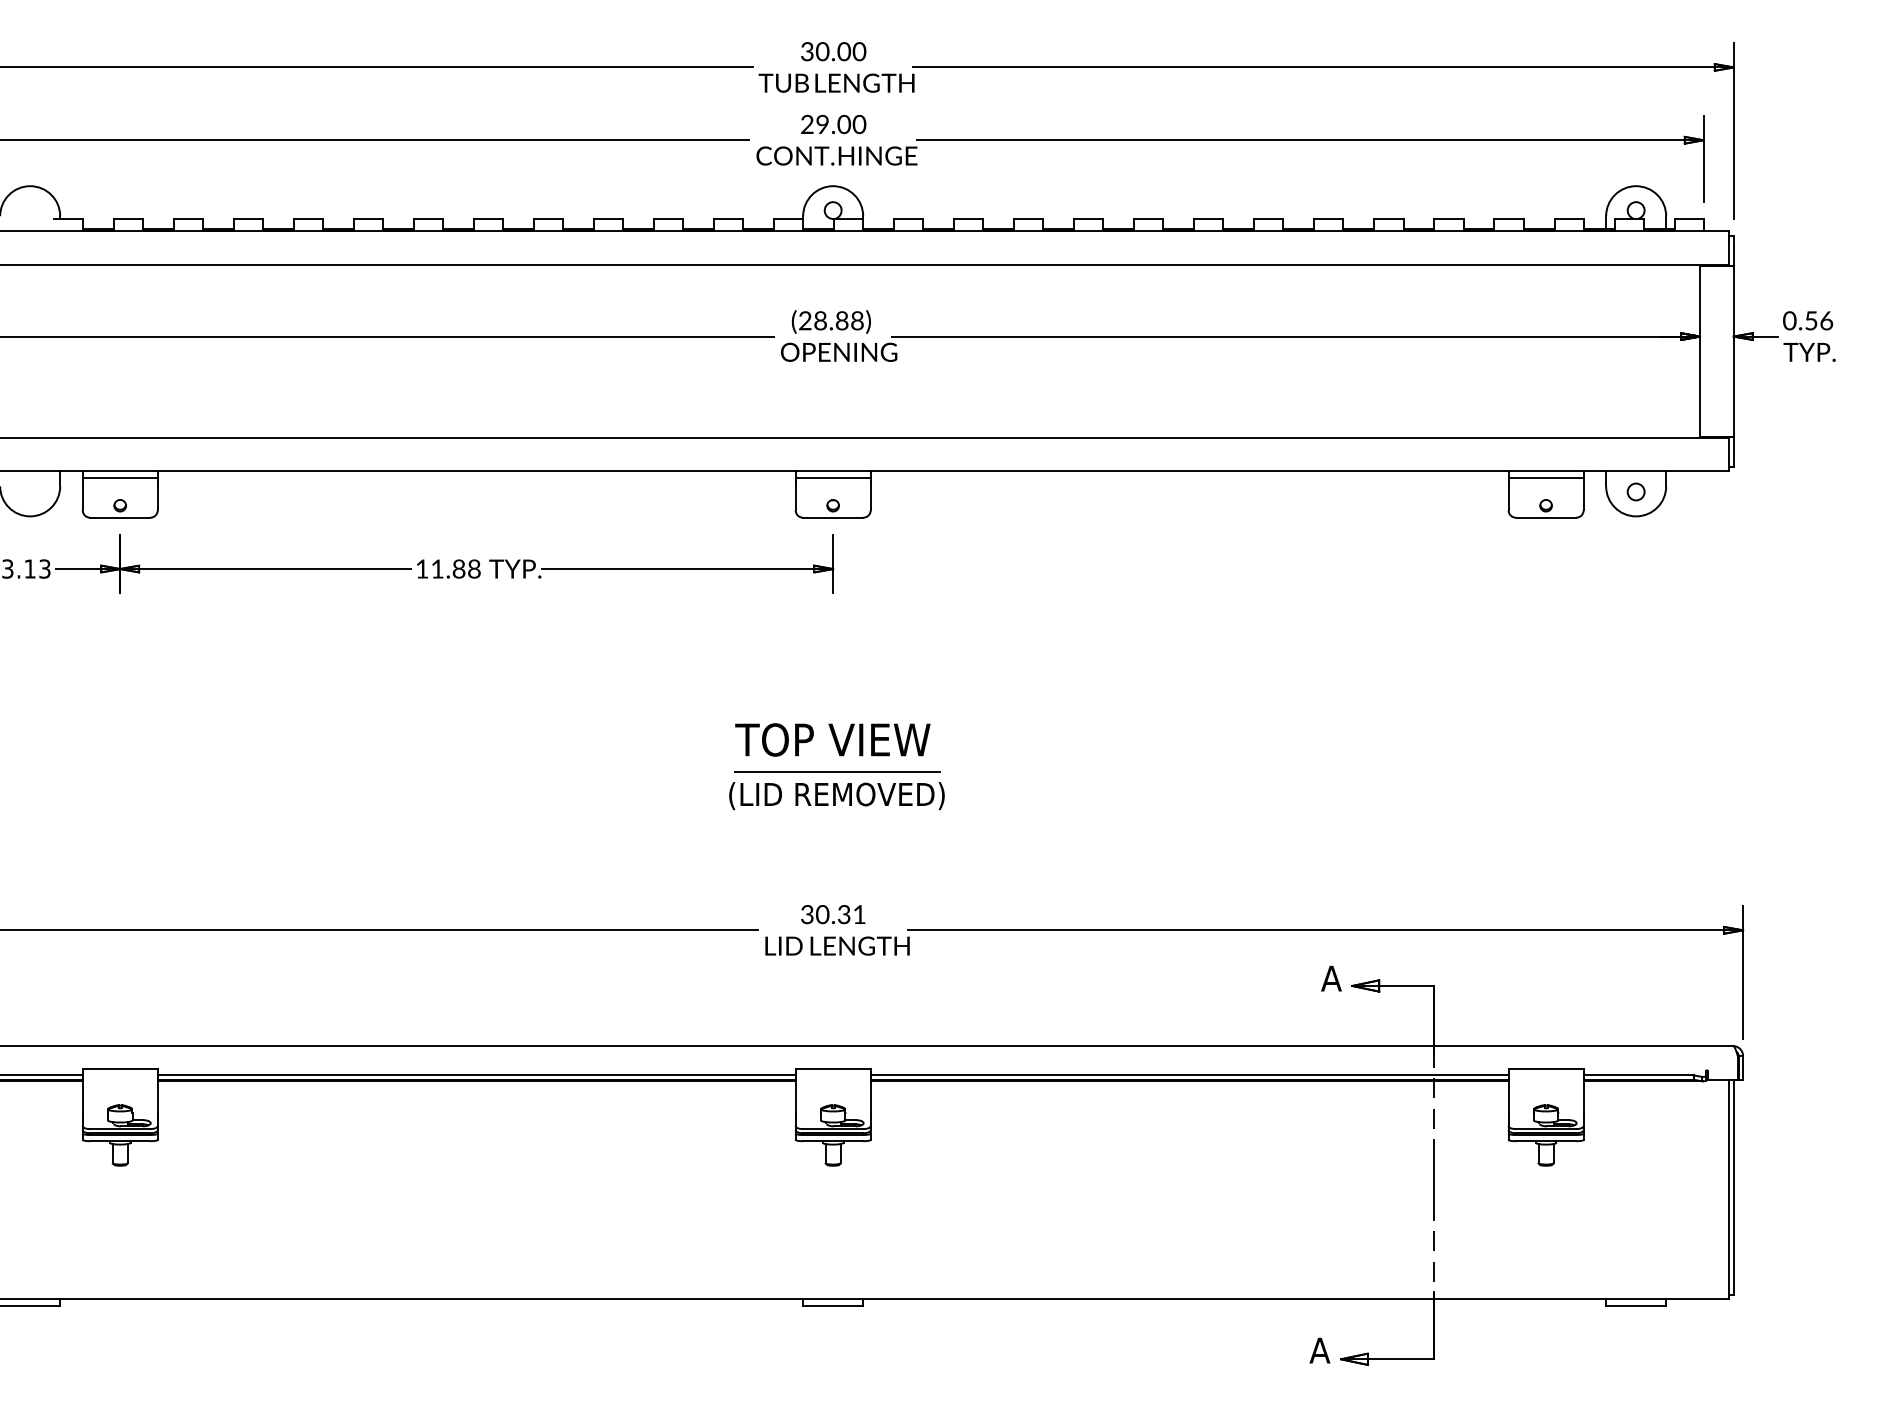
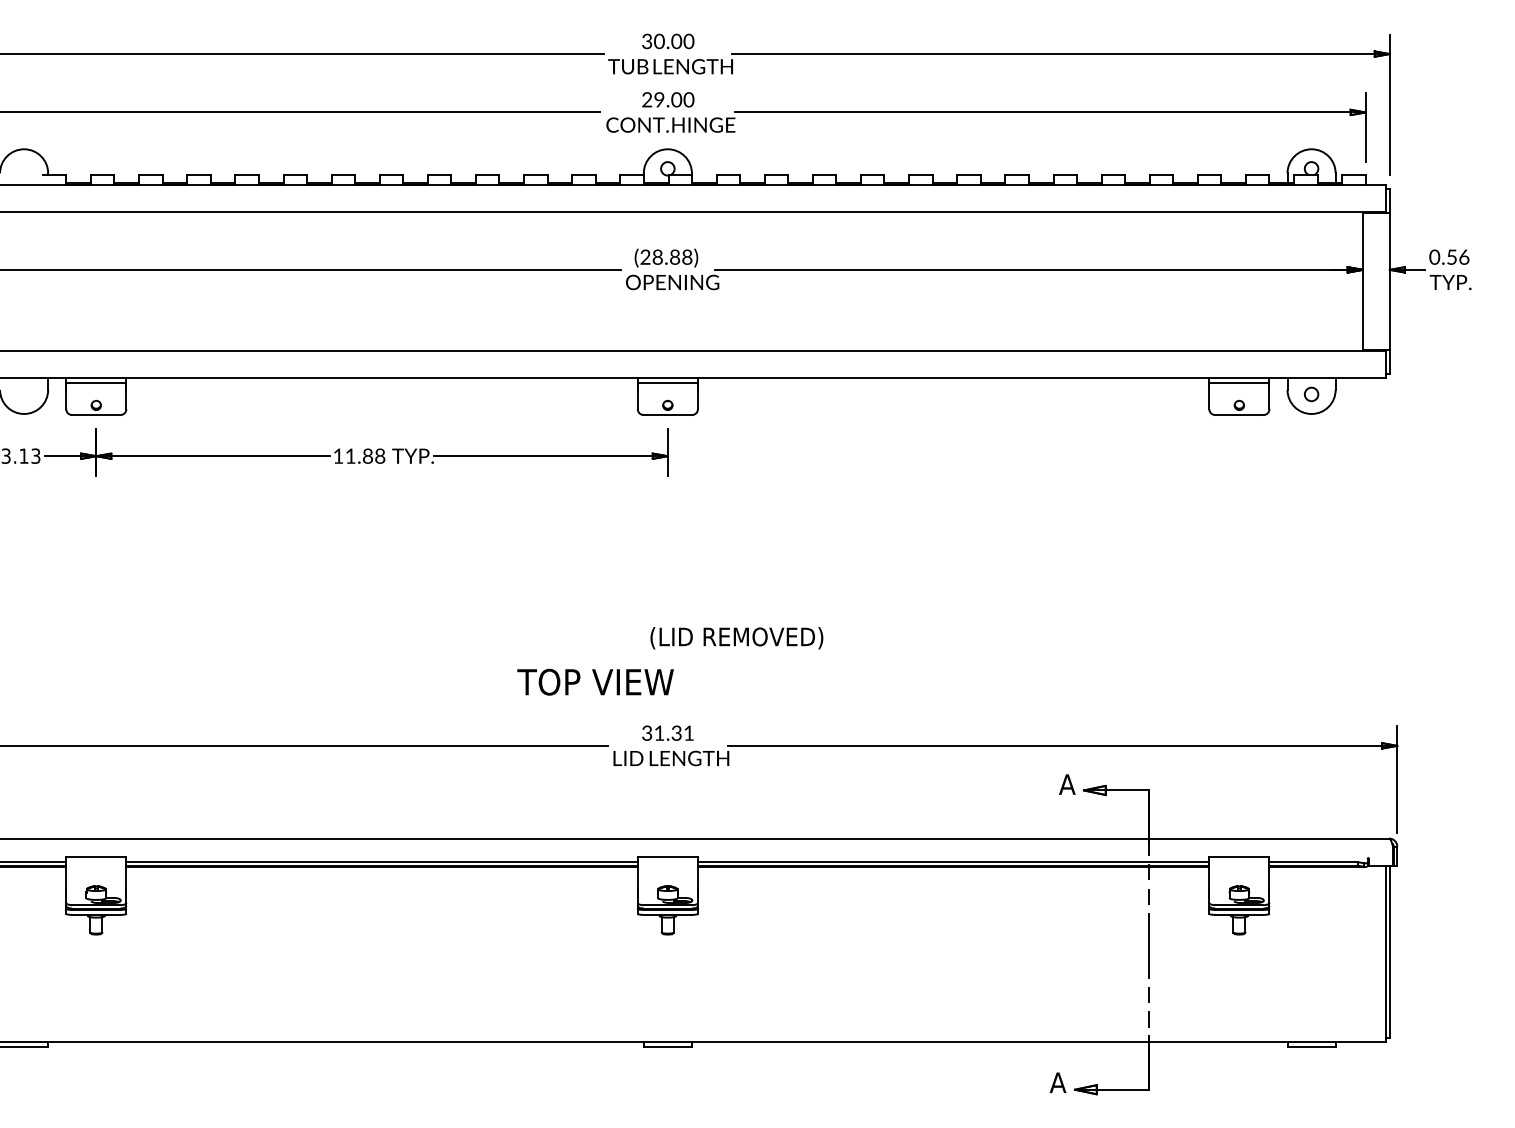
text: (832, 739) -> (595, 681), moved
line: (837, 771) -> (671, 618), removed
text: (836, 796) -> (736, 638), moved
text: (822, 913) -> (659, 732), 30.31 -> 31.31

